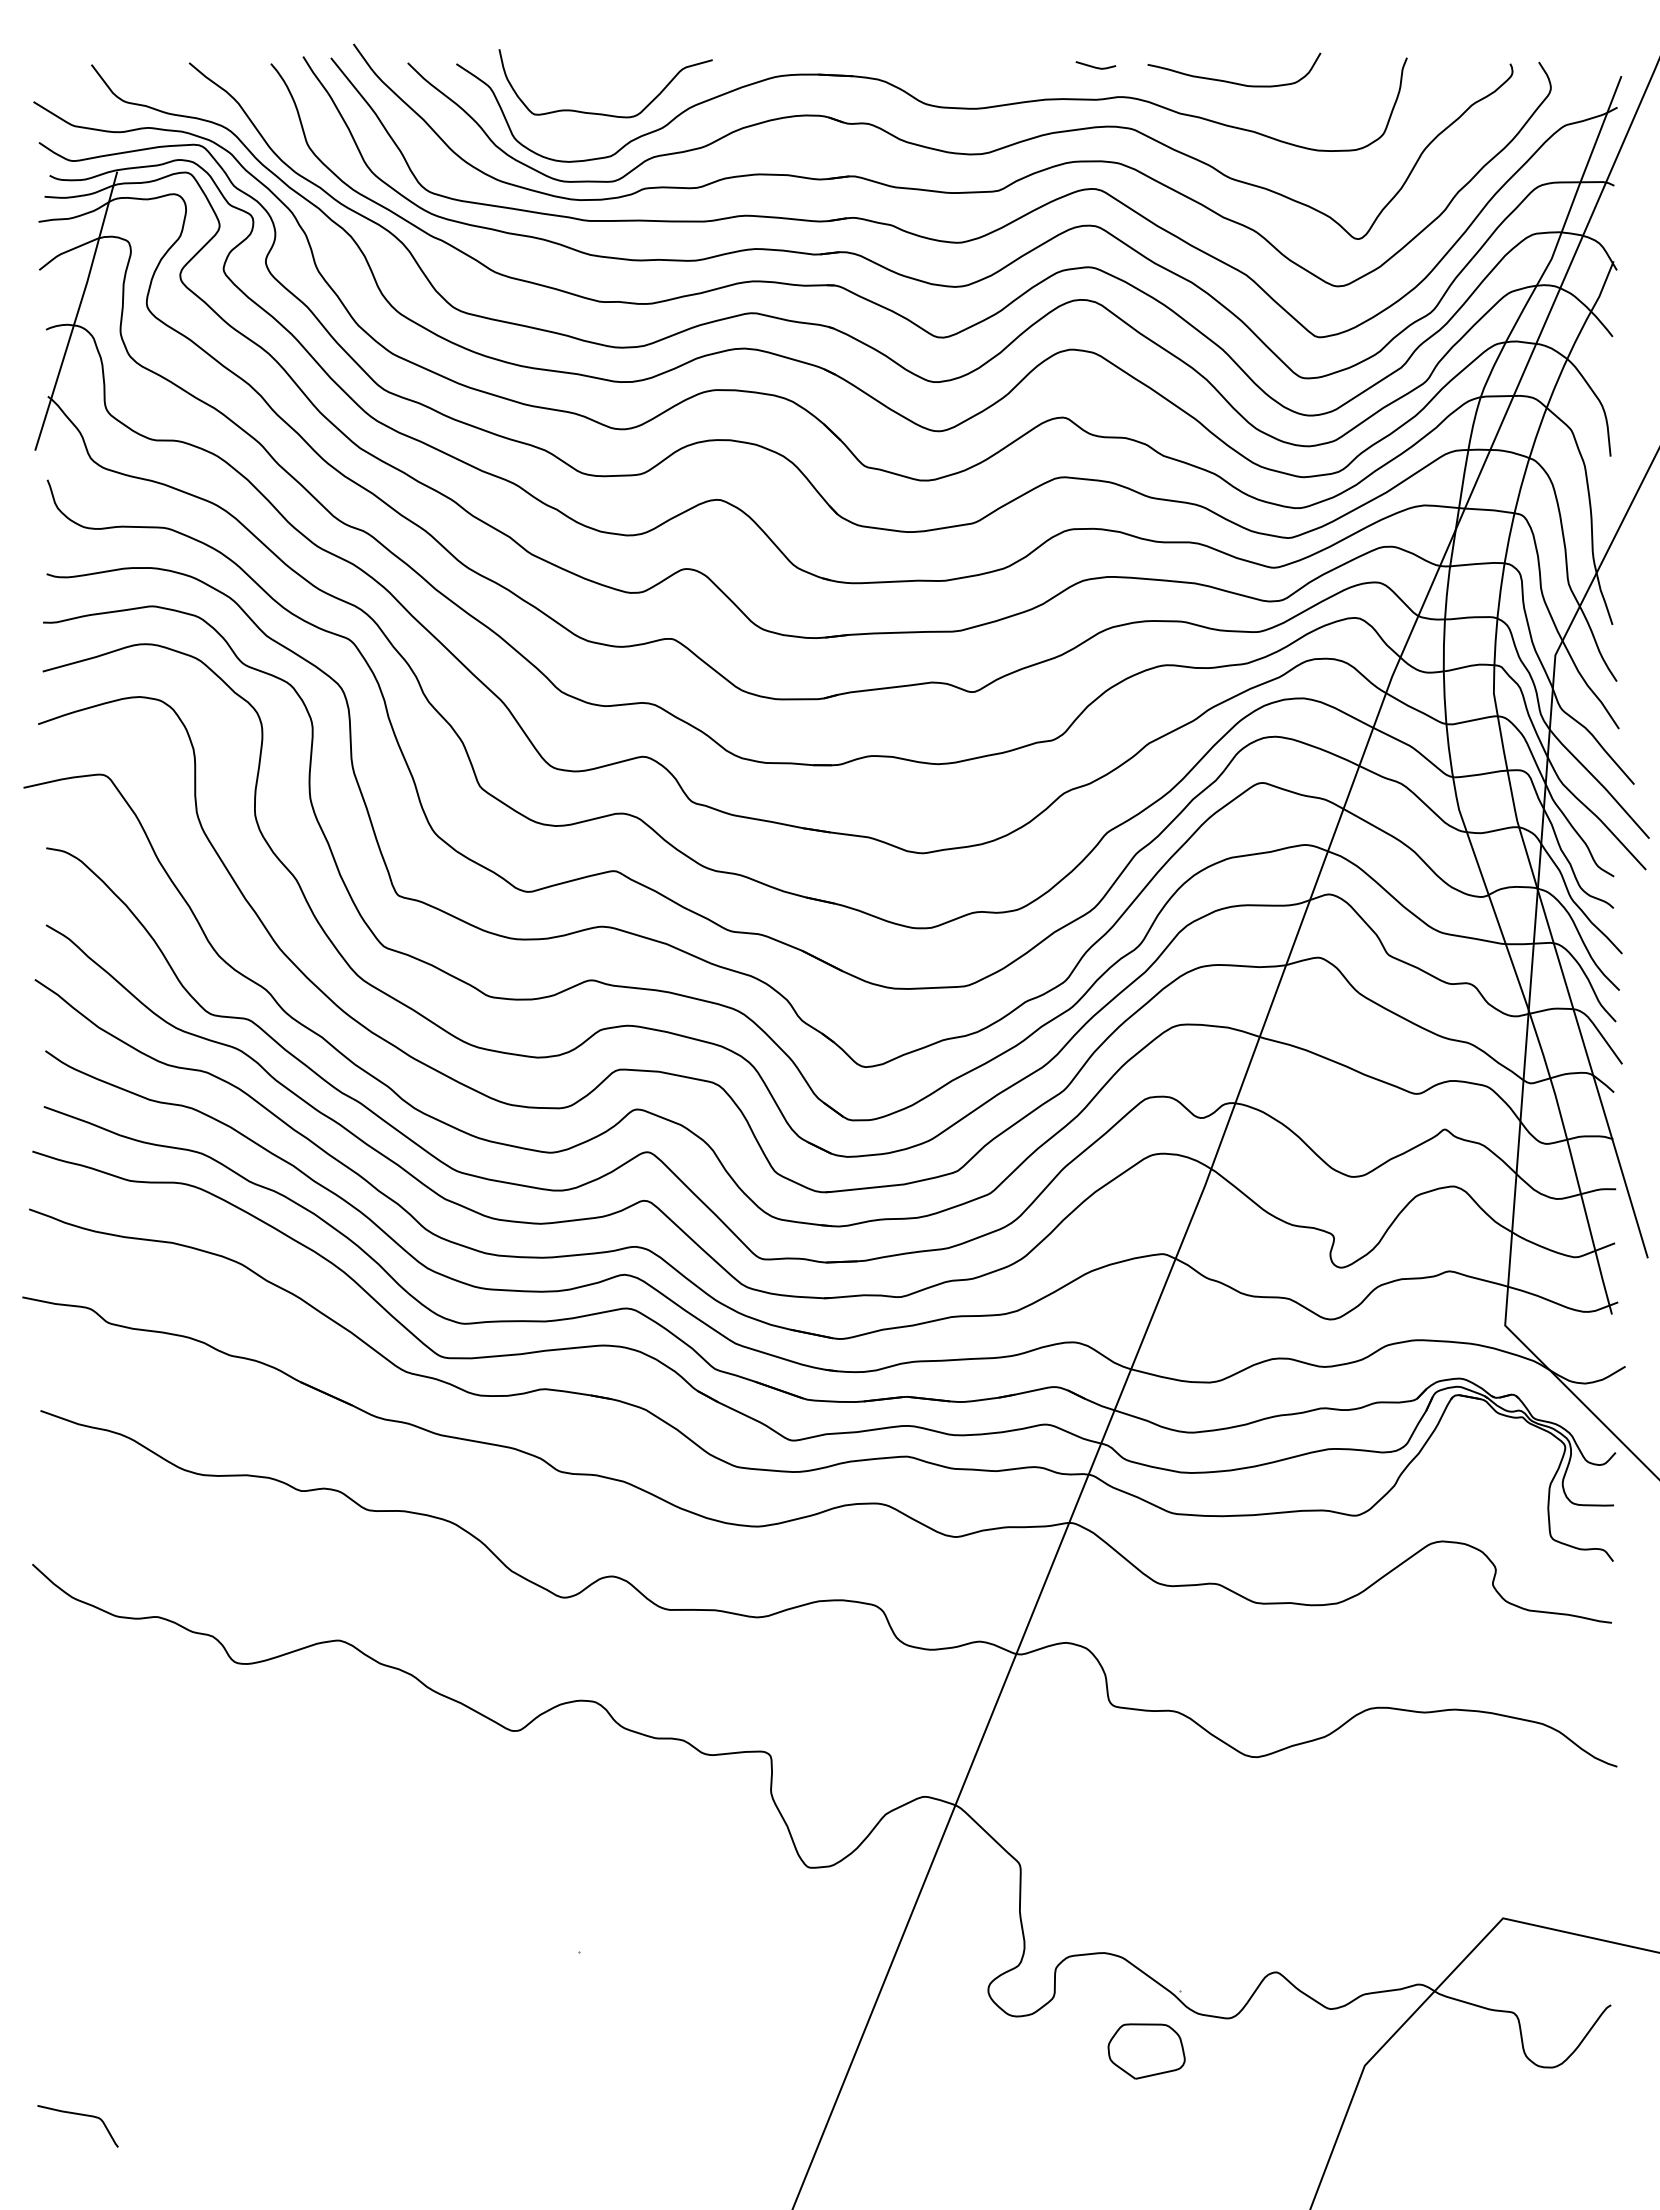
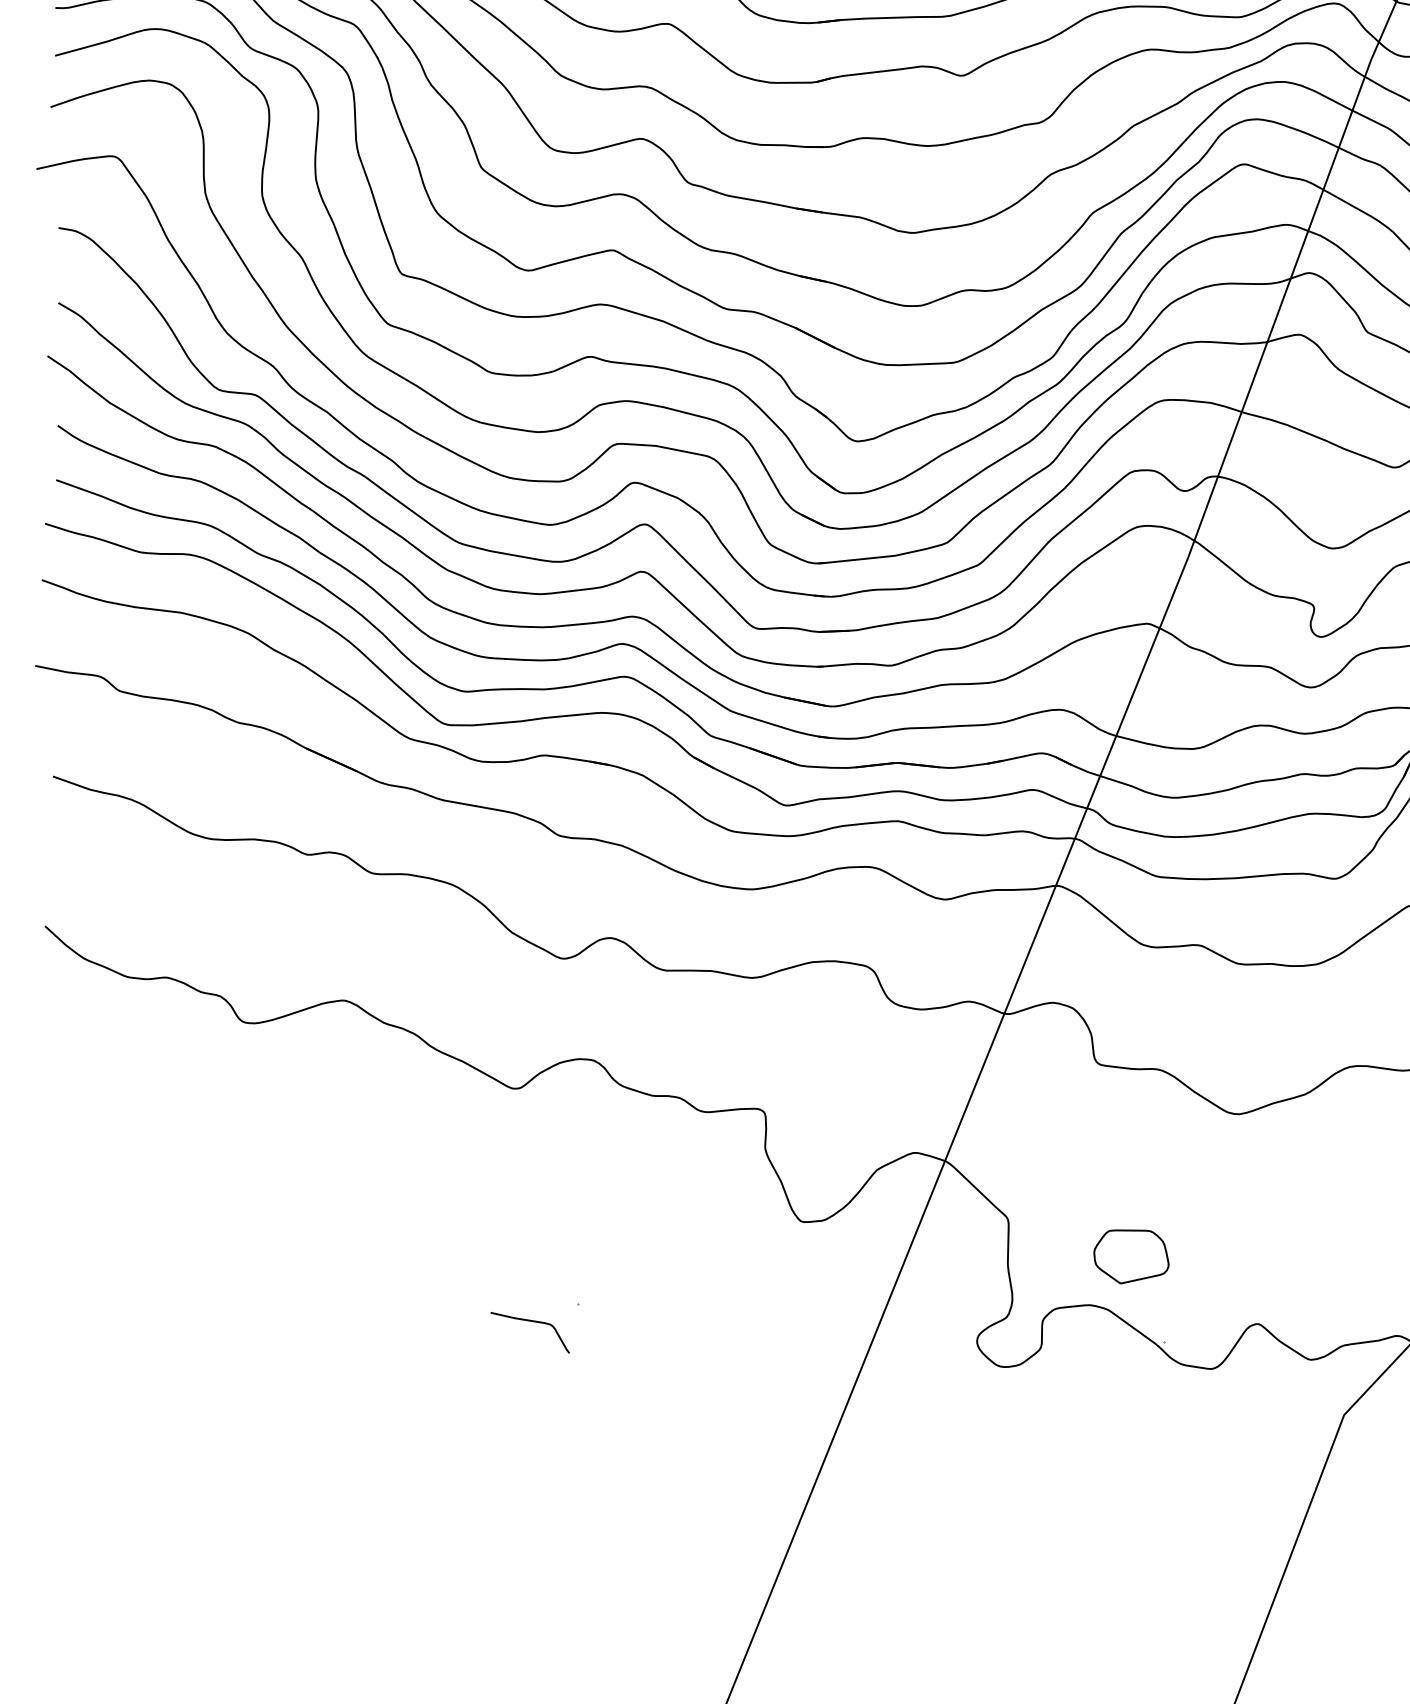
part: (1146, 2051) -> (1131, 1256), moved
curve: (79, 2115) -> (531, 1322), moved

